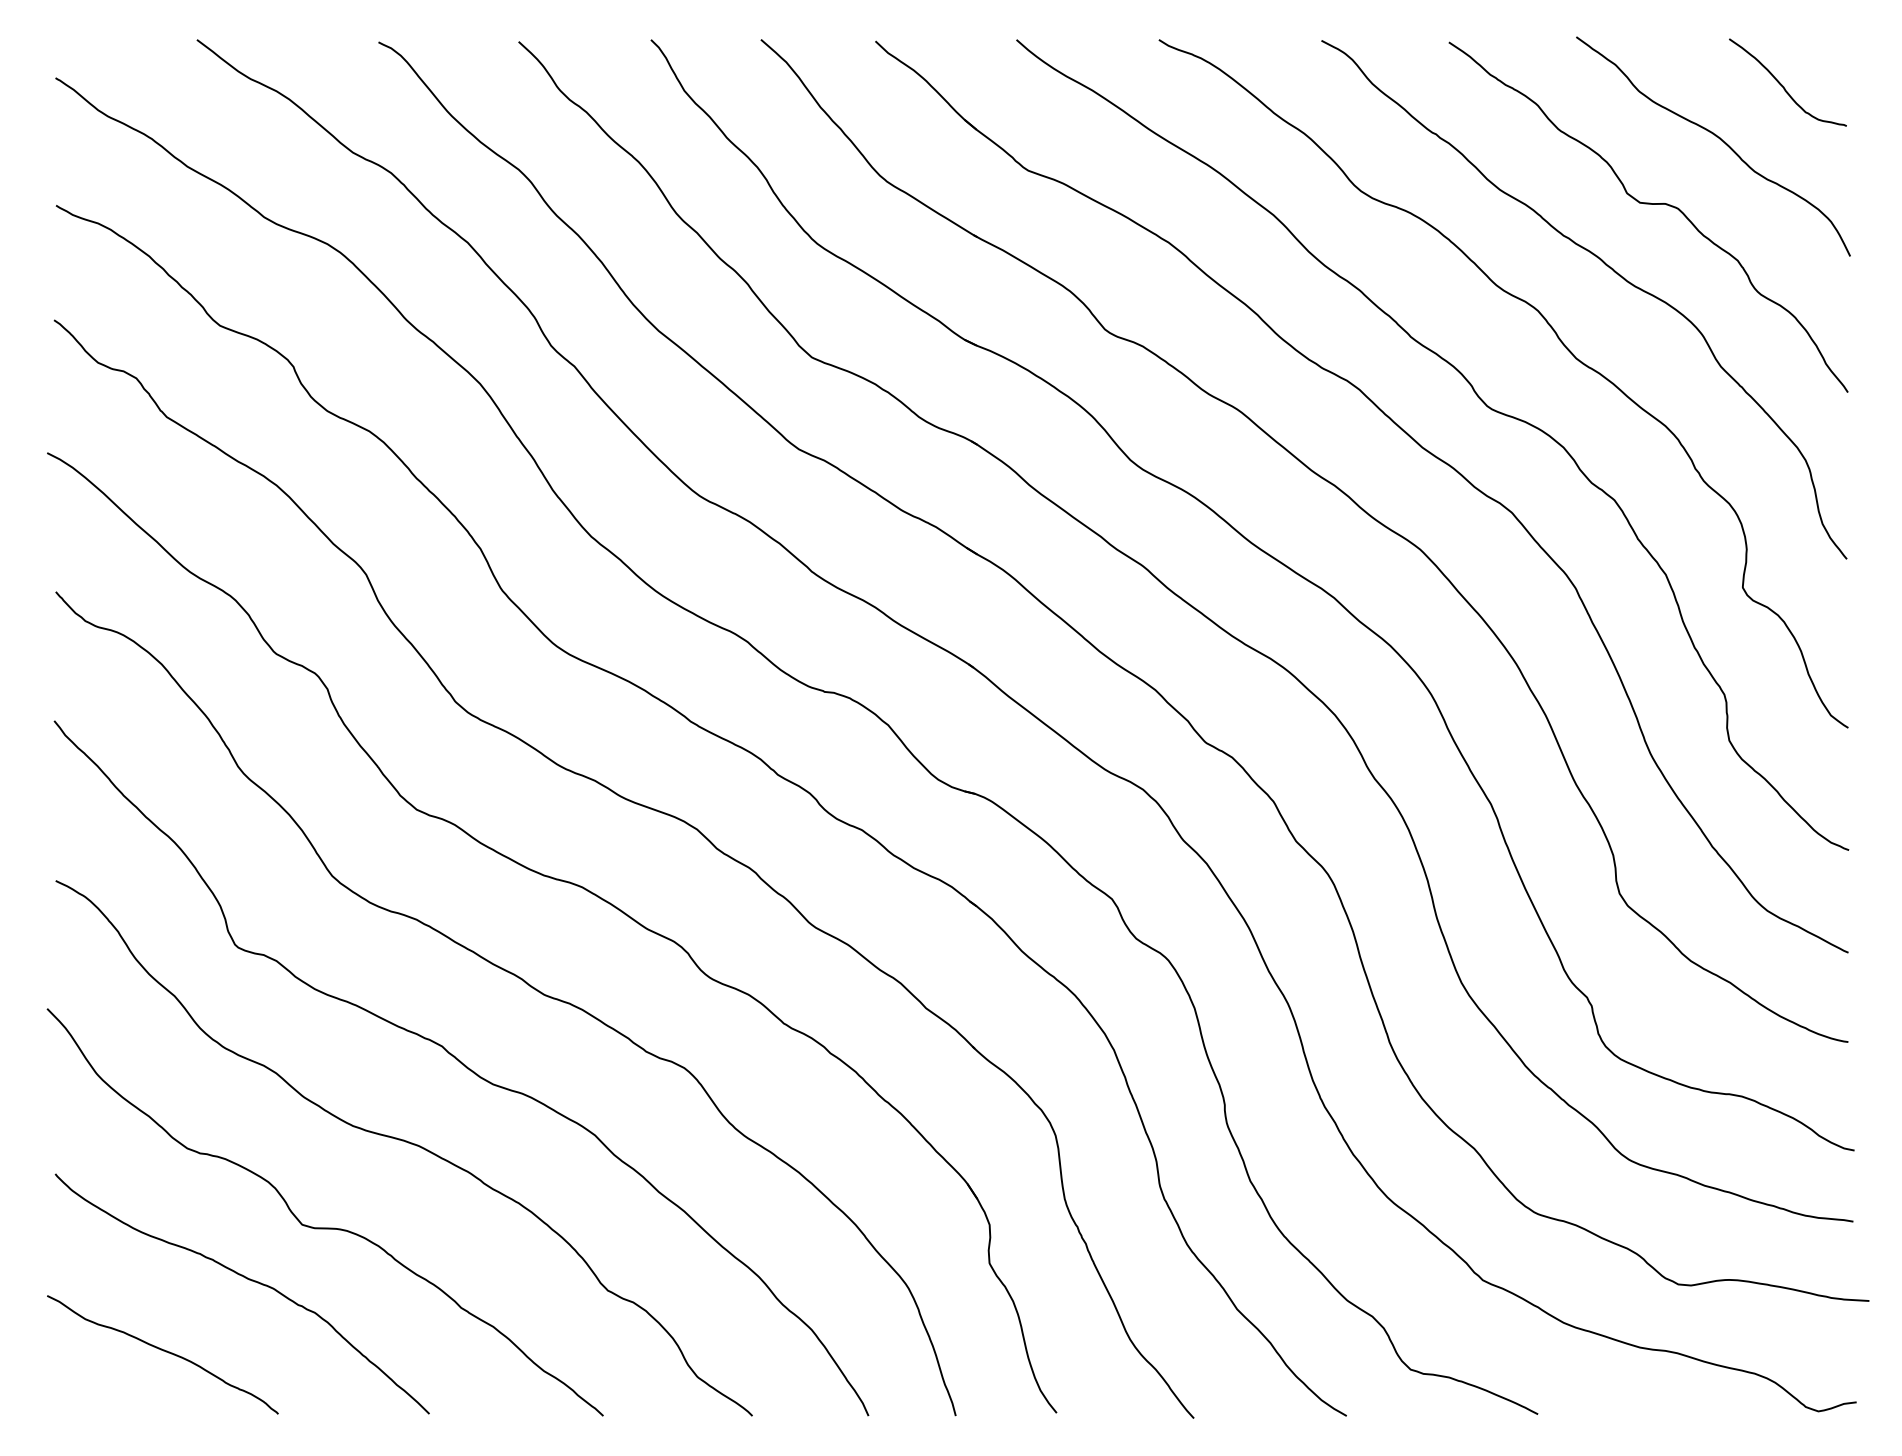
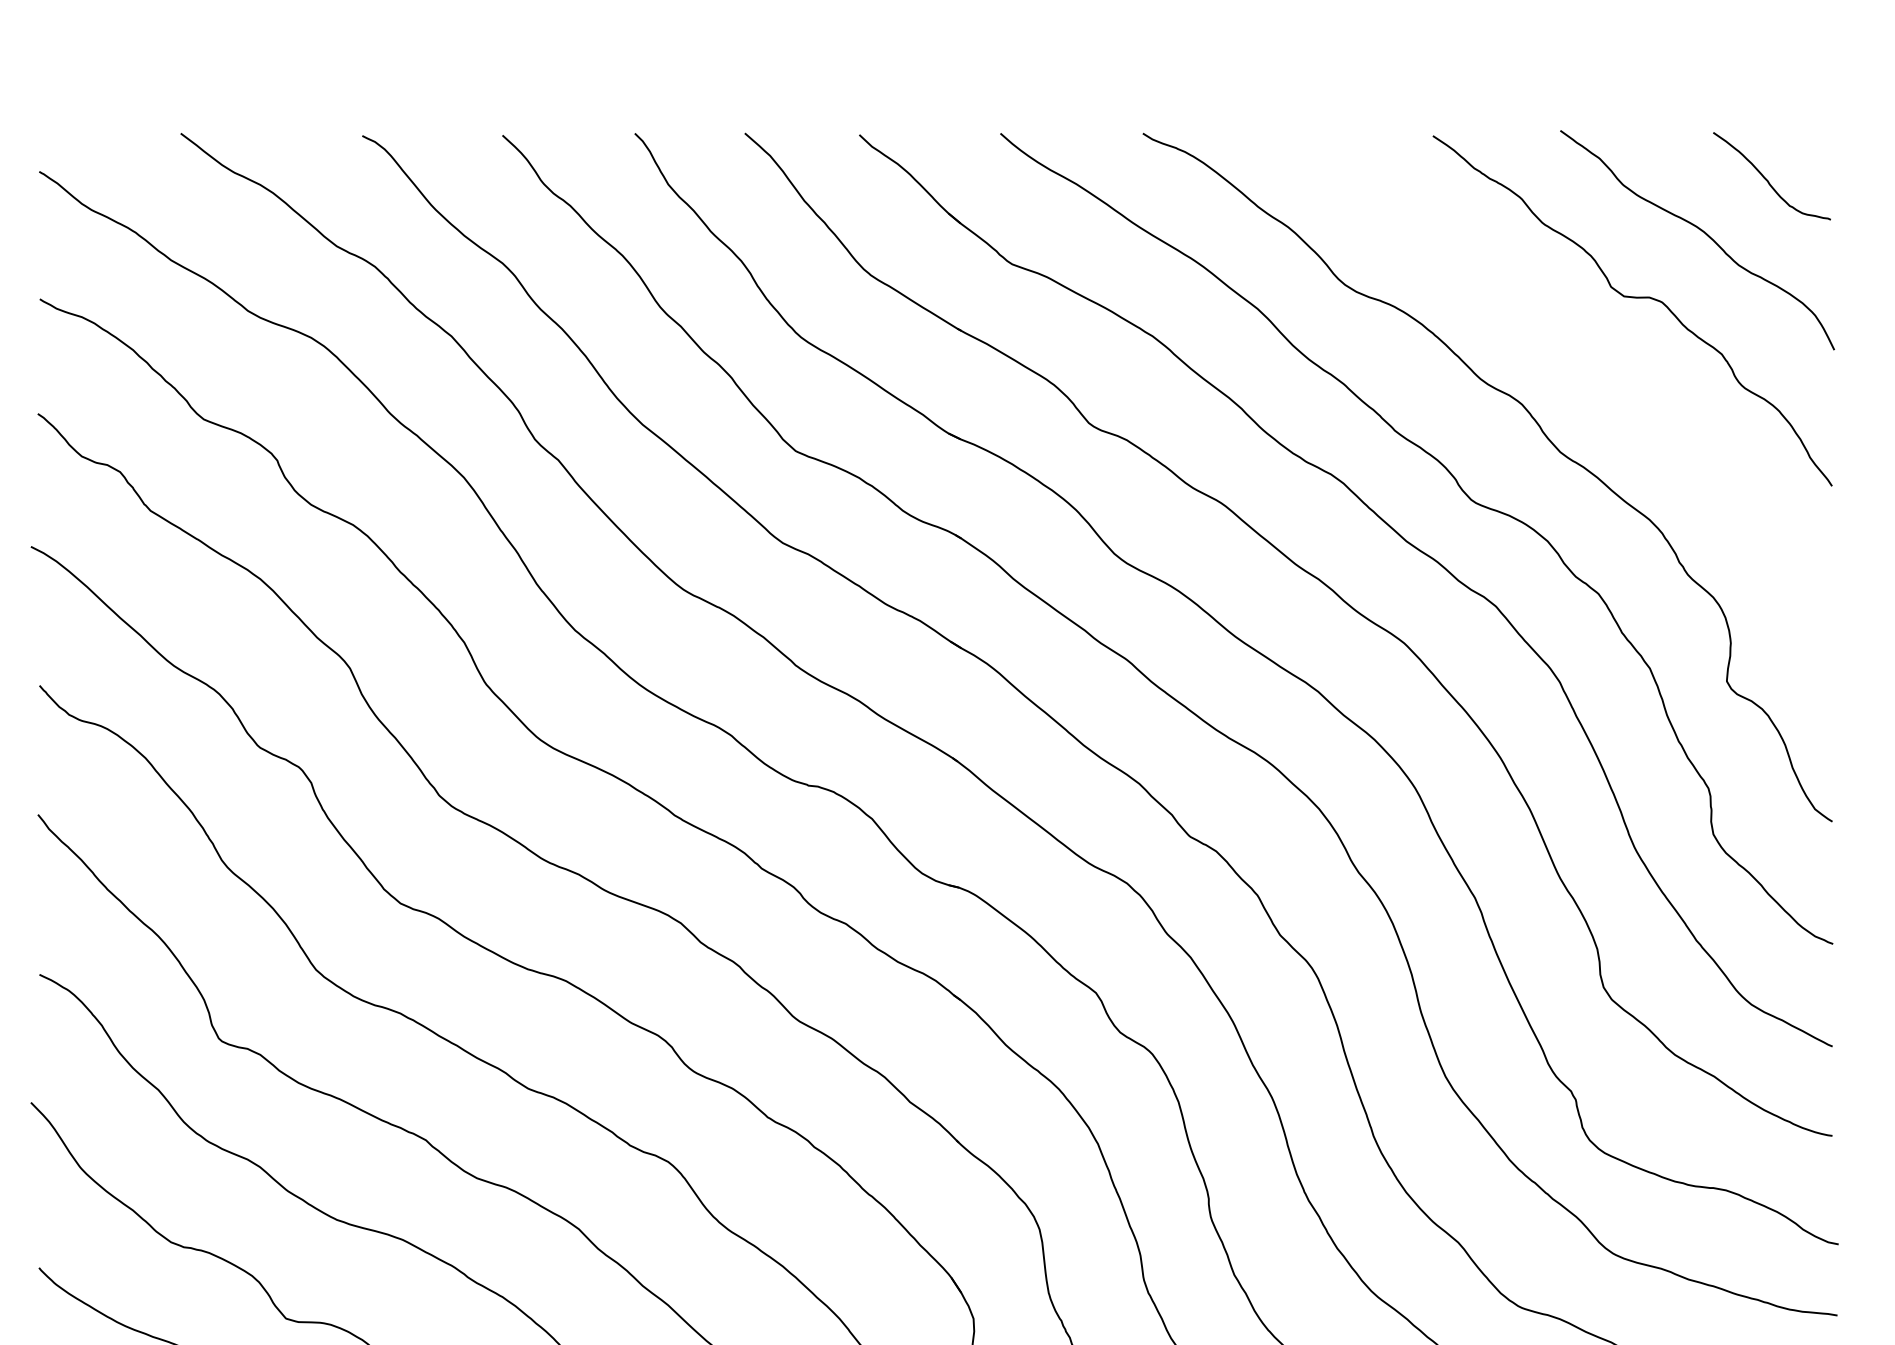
curve: (1609, 268) -> (1593, 362), removed

